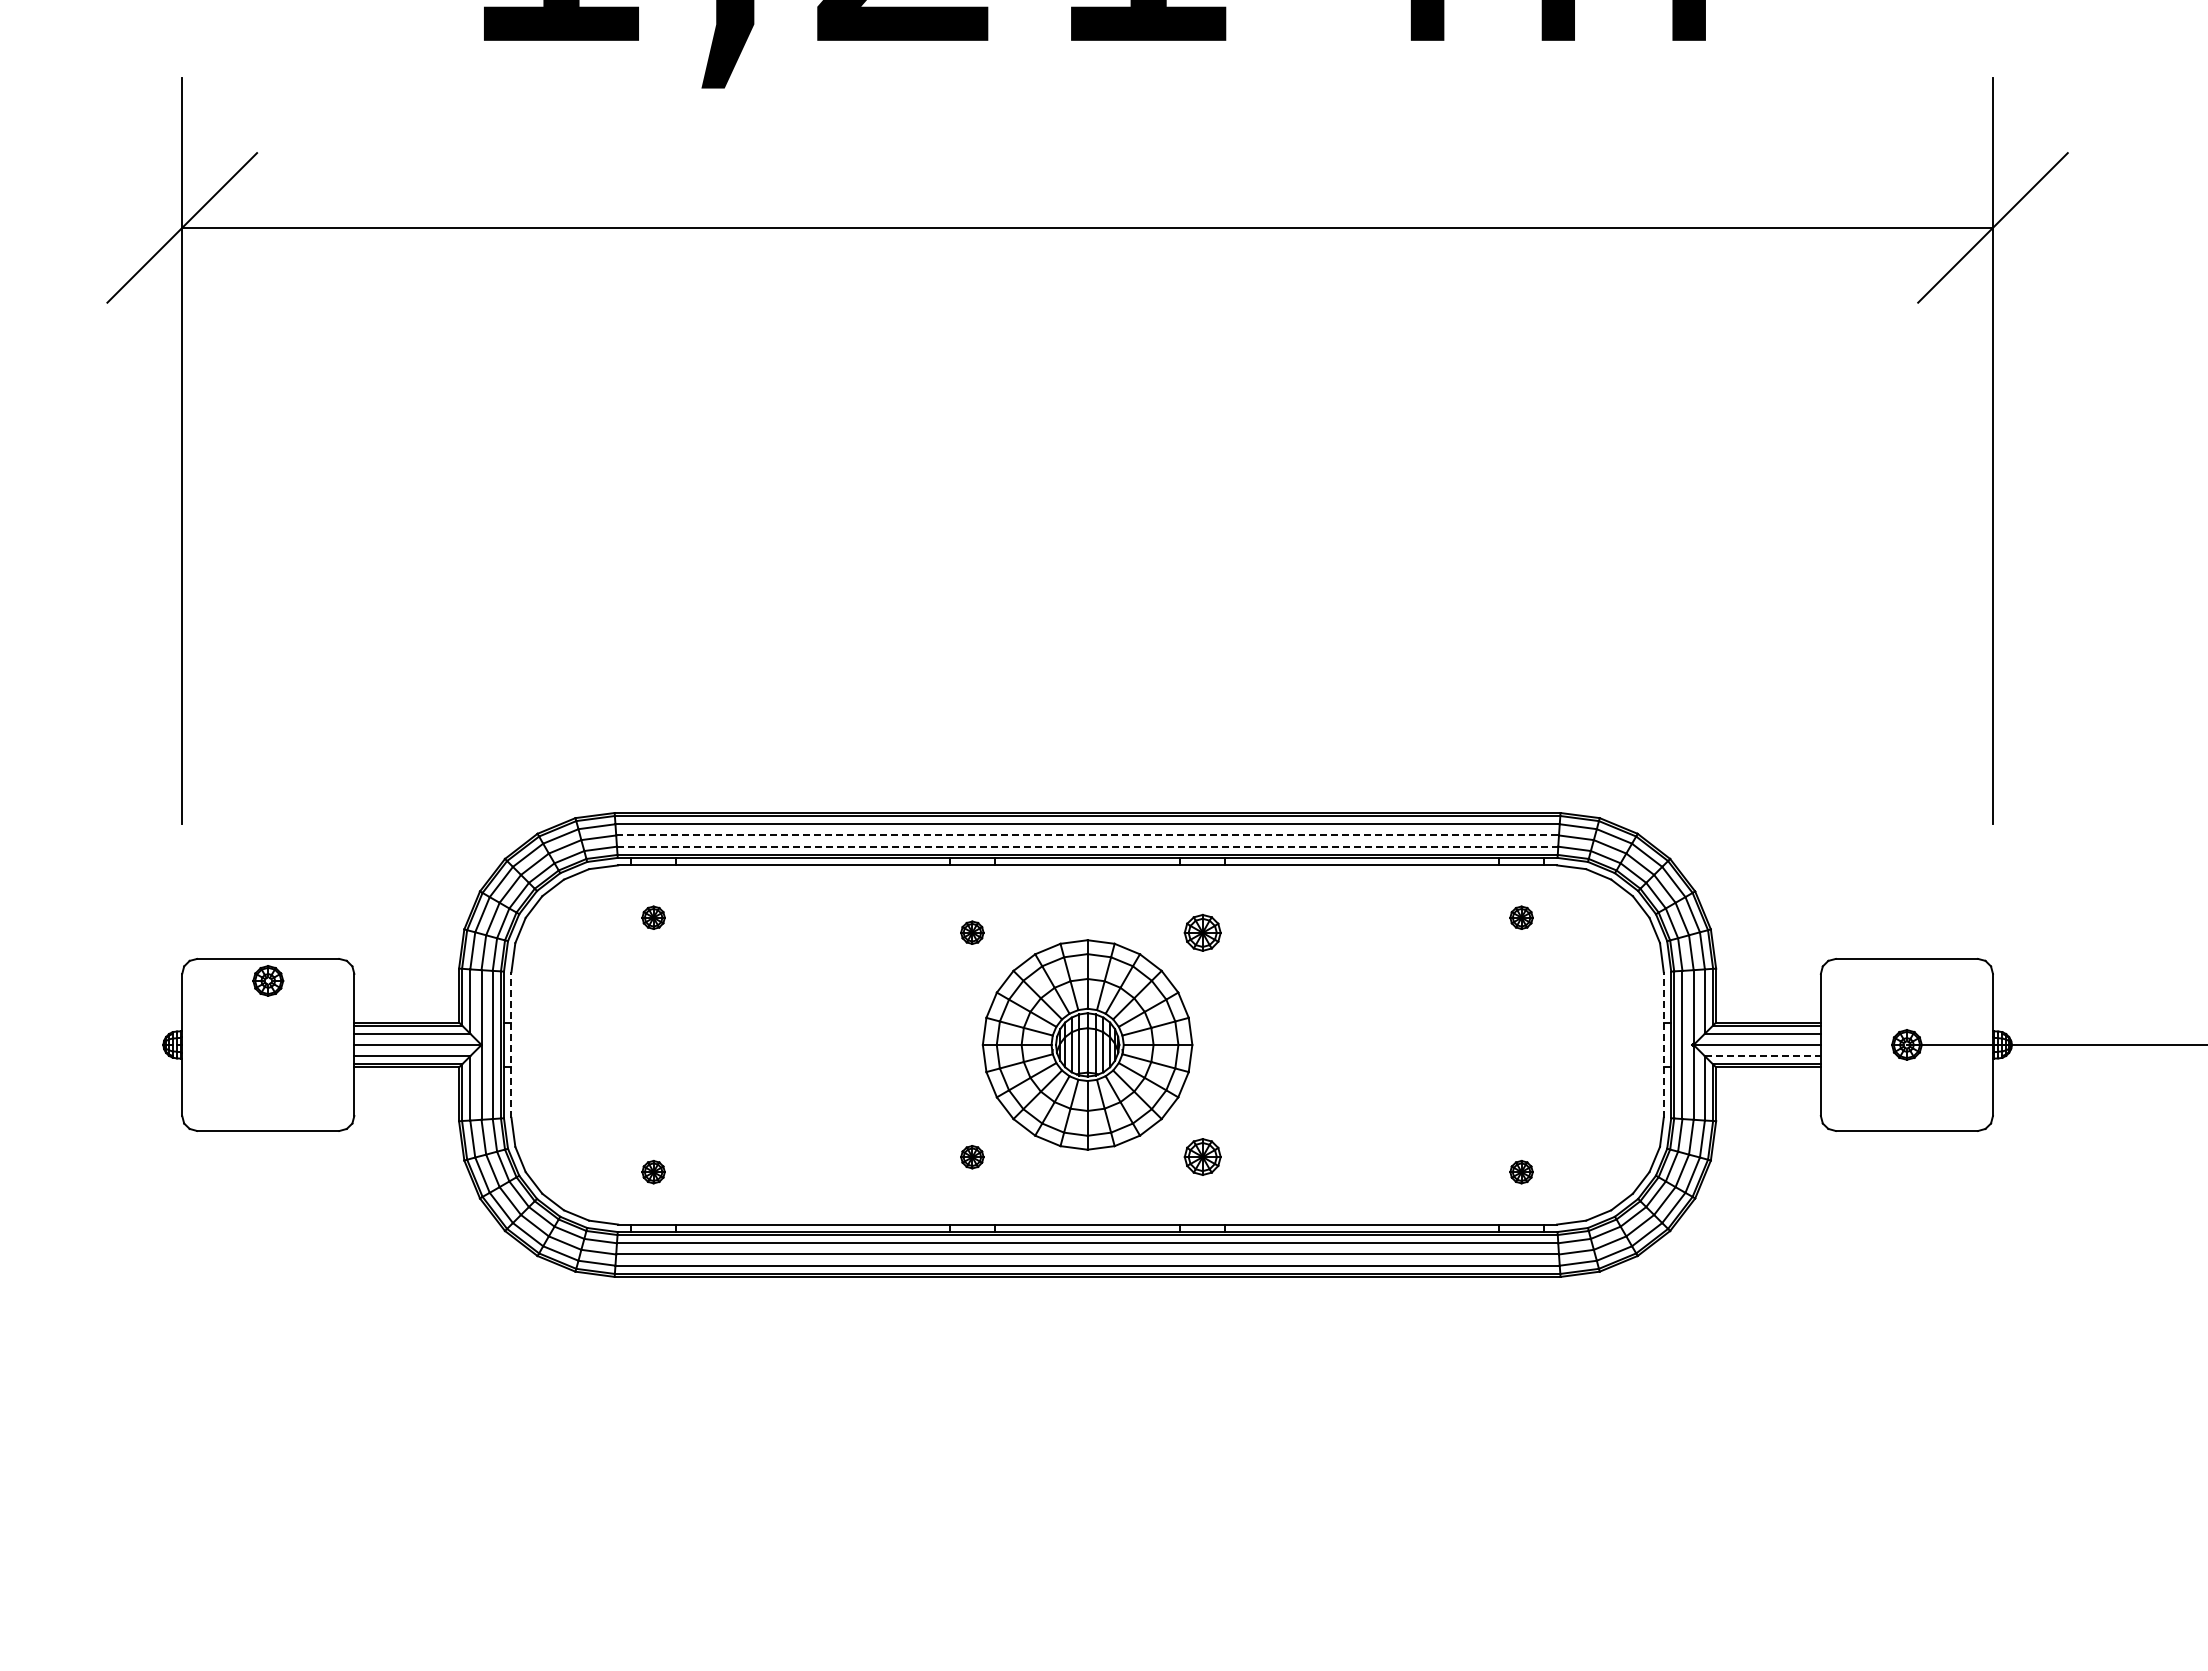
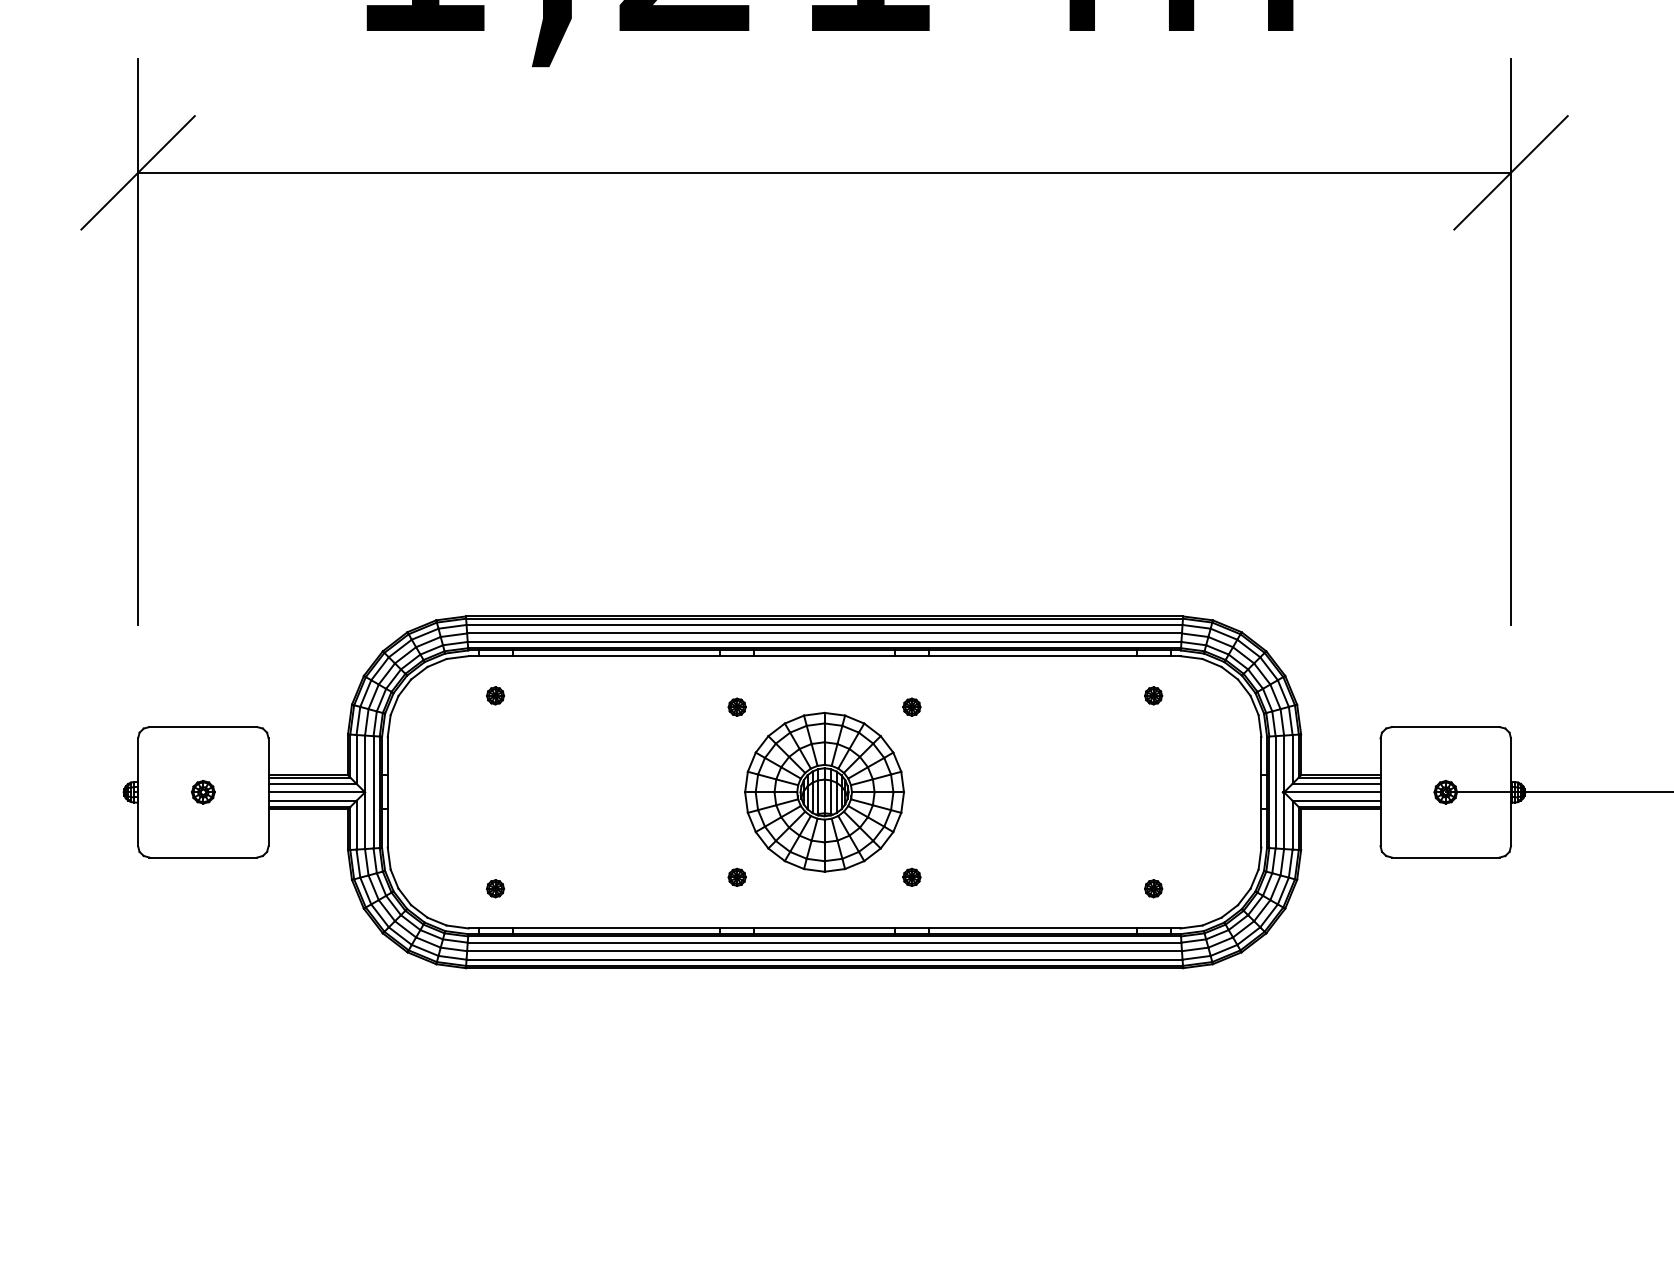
line: (1088, 835) -> (825, 633), dashed -> solid
line: (1087, 846) -> (824, 641), dashed -> solid
part: (1202, 932) -> (911, 707), size x0.62
part: (268, 980) -> (203, 791), moved
line: (511, 1044) -> (387, 791), dashed -> solid
line: (1663, 1044) -> (1261, 791), dashed -> solid
line: (1762, 1056) -> (1336, 801), dashed -> solid
part: (1202, 1157) -> (911, 877), size x0.62

